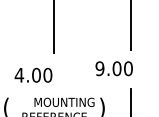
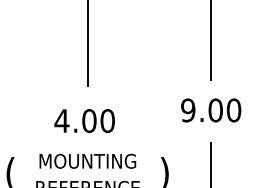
text: (113, 68) -> (209, 110), moved
text: (33, 74) -> (84, 119), moved
text: (64, 101) -> (87, 159), moved

